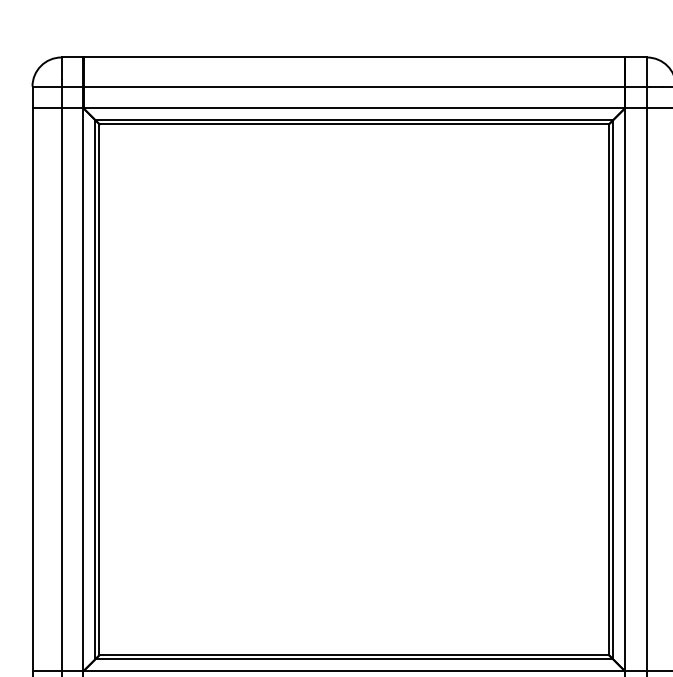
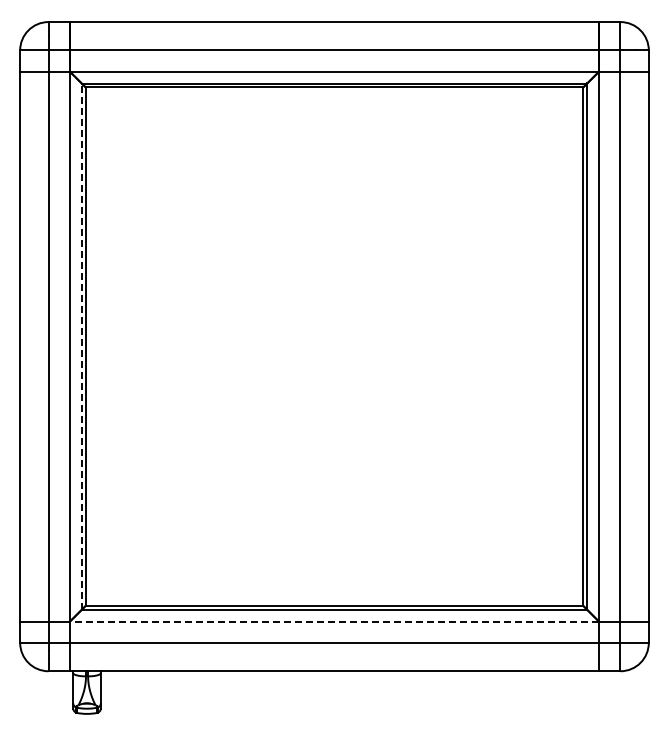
line: (95, 389) -> (81, 346), solid -> dashed
line: (354, 671) -> (334, 621), solid -> dashed

